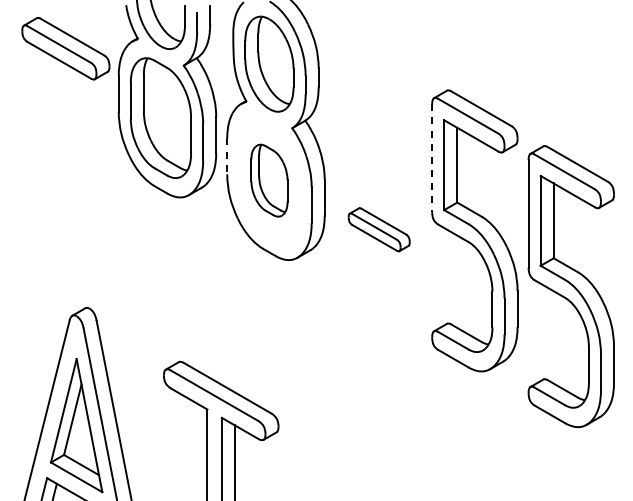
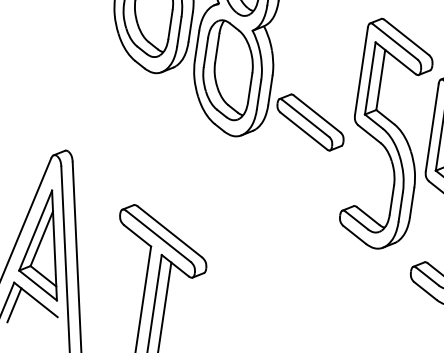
line: (227, 156) -> (197, 45), dashed -> solid
line: (432, 158) -> (361, 71), dashed -> solid
part: (269, 180) -> (228, 70), size x1.67
part: (378, 229) -> (309, 122), size x1.43

